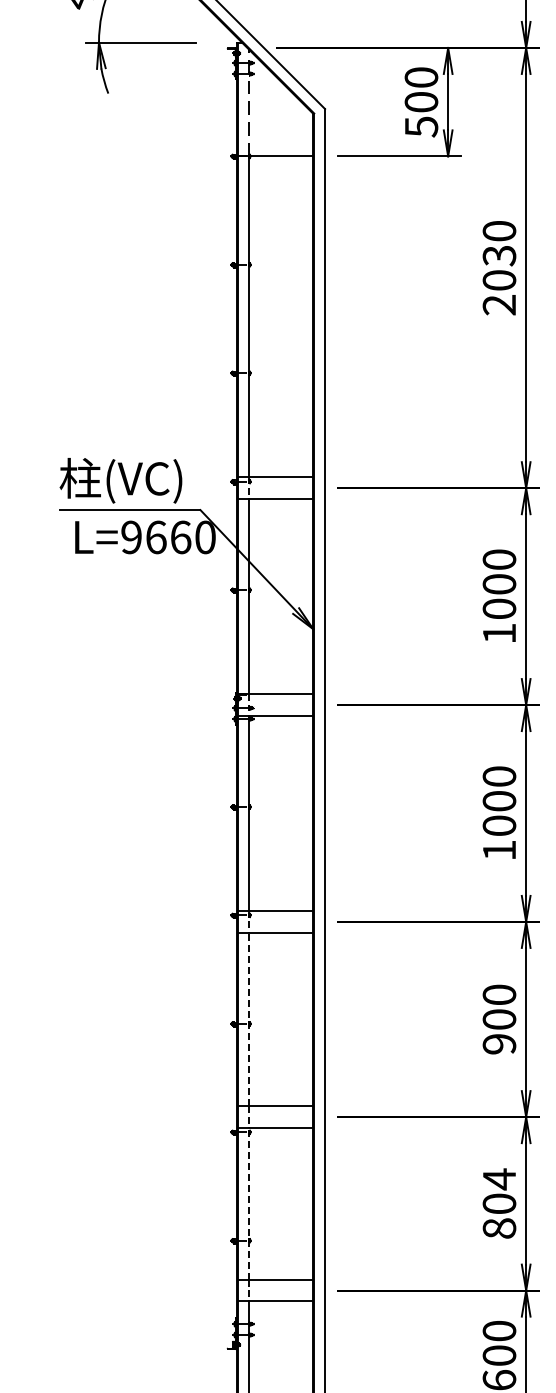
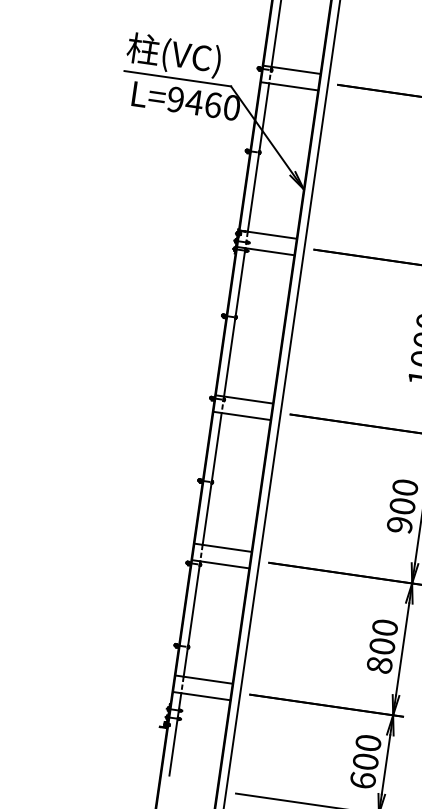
text: (156, 537) -> (194, 102), L=9660 -> L=9460
line: (248, 1019) -> (211, 478), dashed -> solid
text: (499, 1179) -> (385, 627), 804 -> 800
line: (248, 1203) -> (191, 618), dashed -> solid

